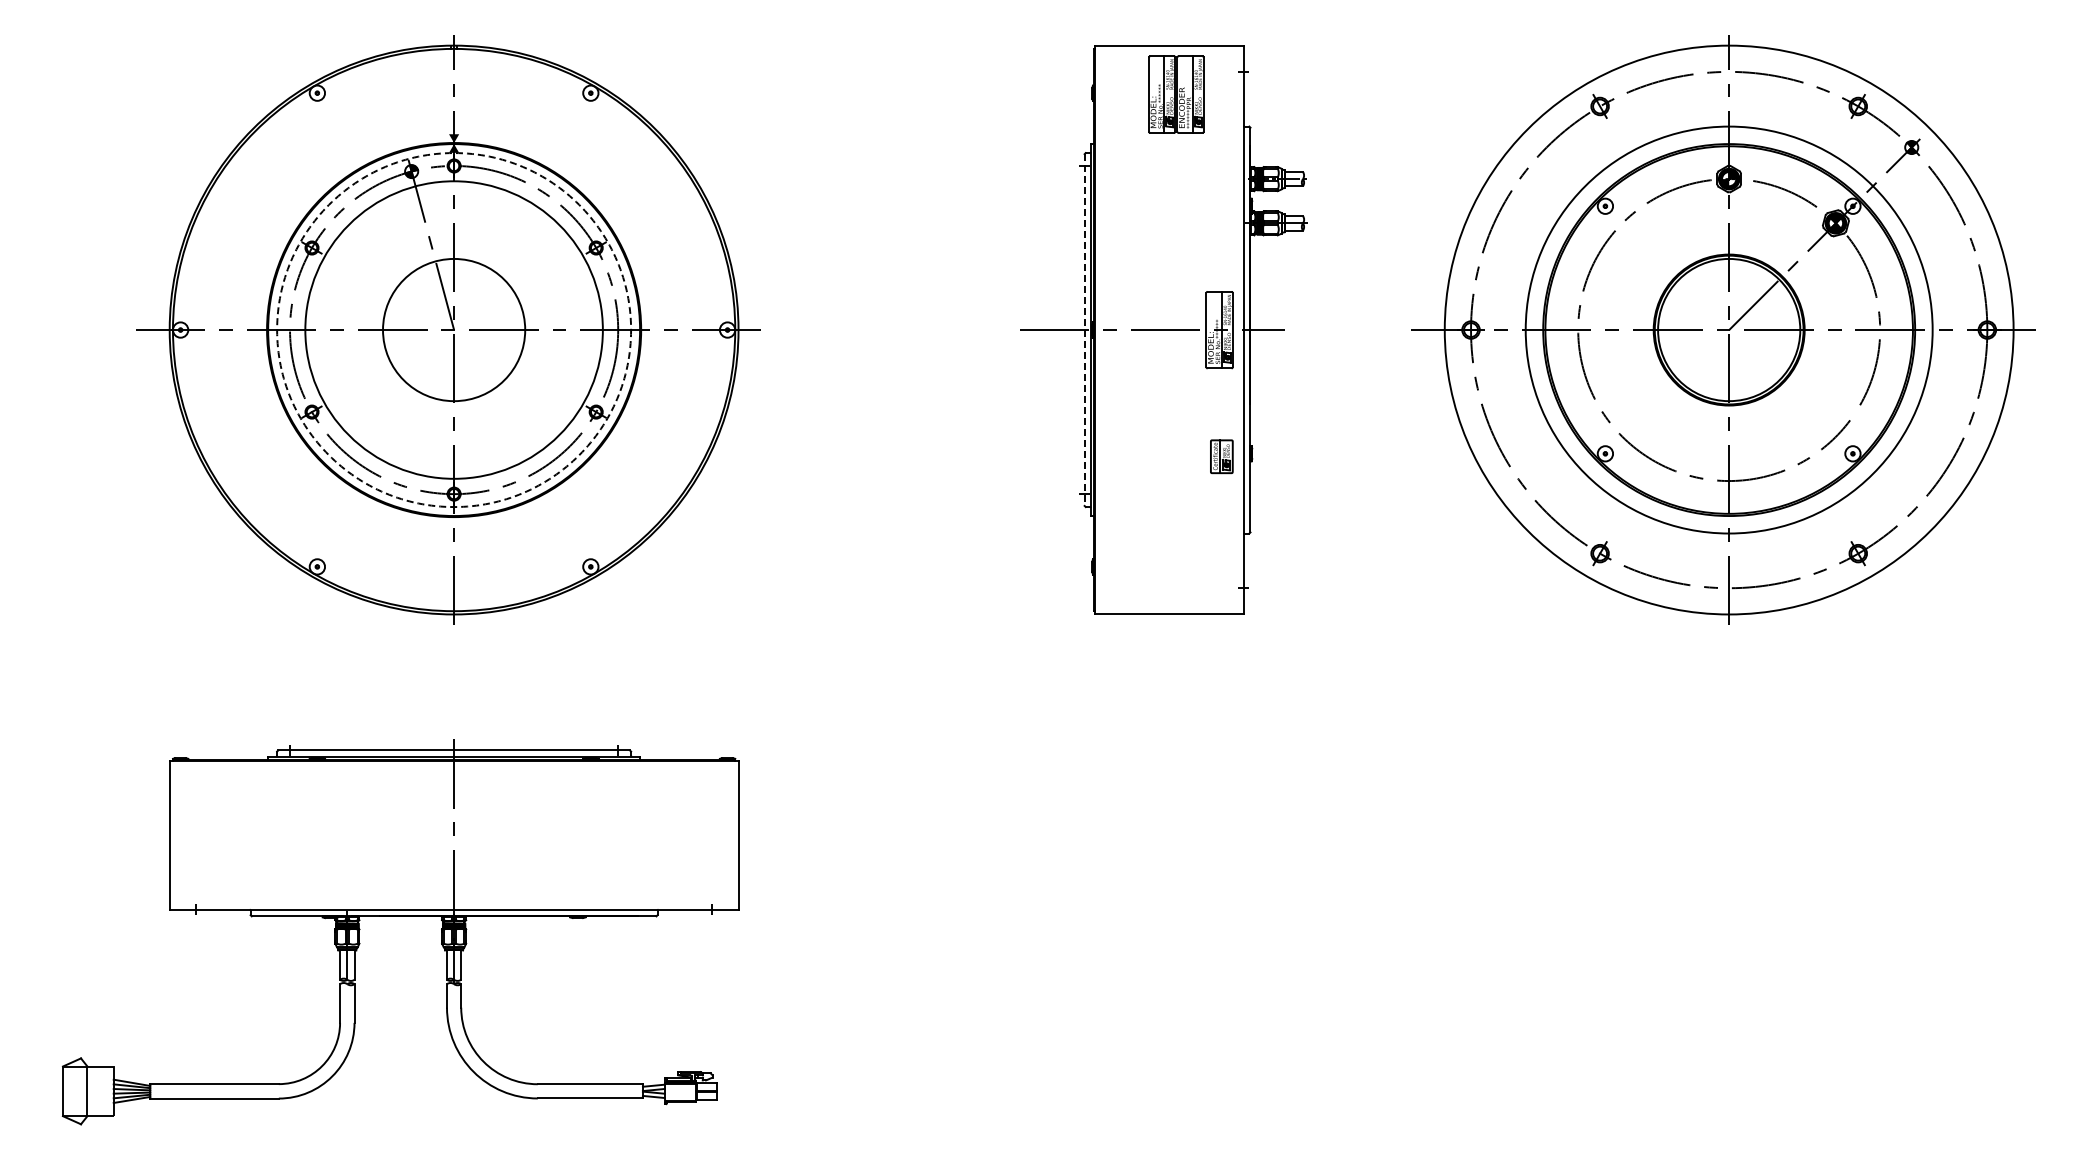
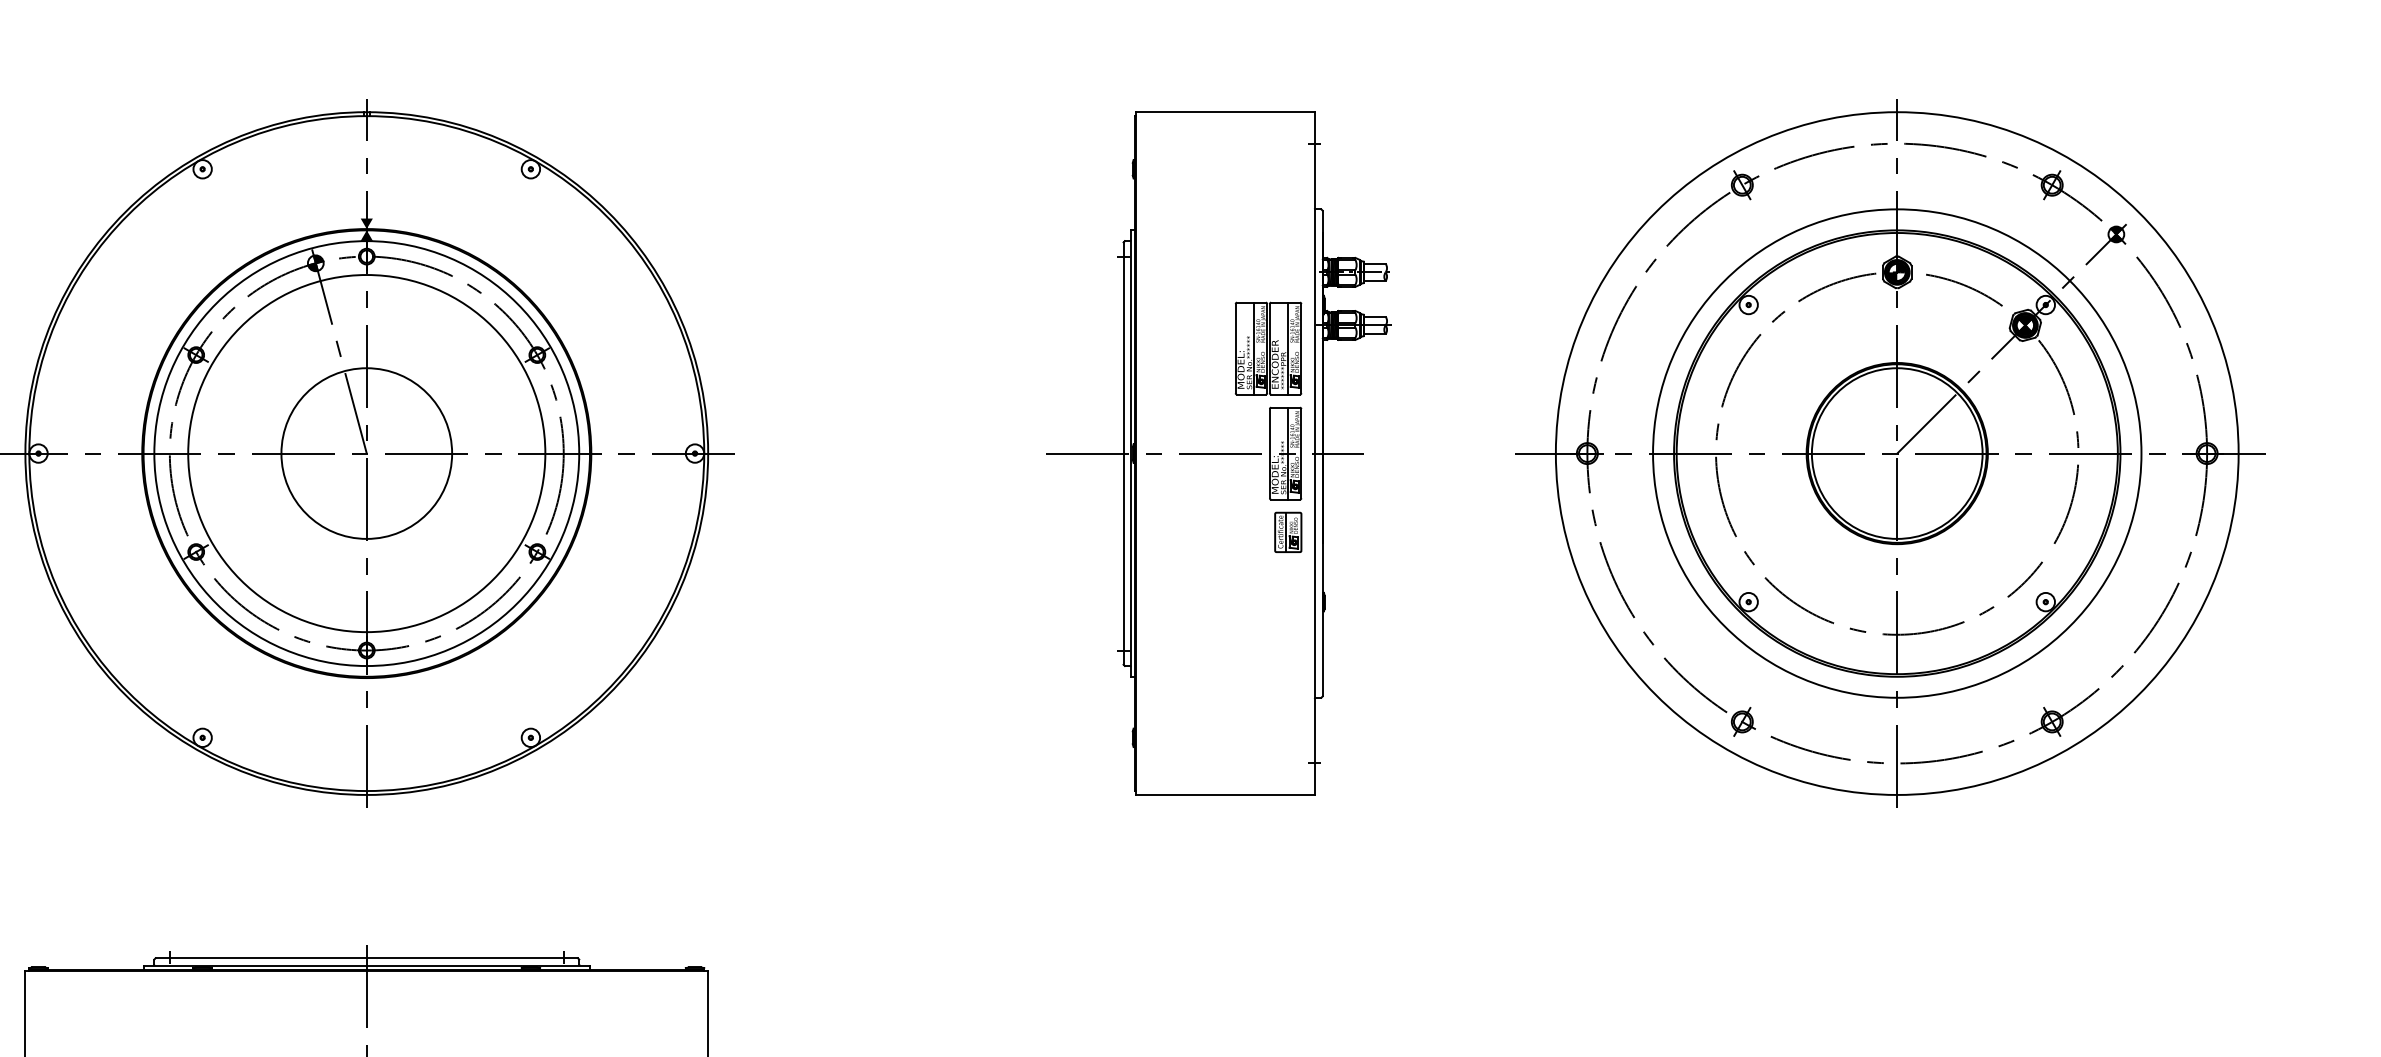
part: (1176, 94) -> (1268, 348), moved
circle: (454, 330) -> (367, 454), dashed -> solid
line: (1084, 330) -> (1123, 454), dashed -> solid
part: (1221, 456) -> (1287, 532), moved

